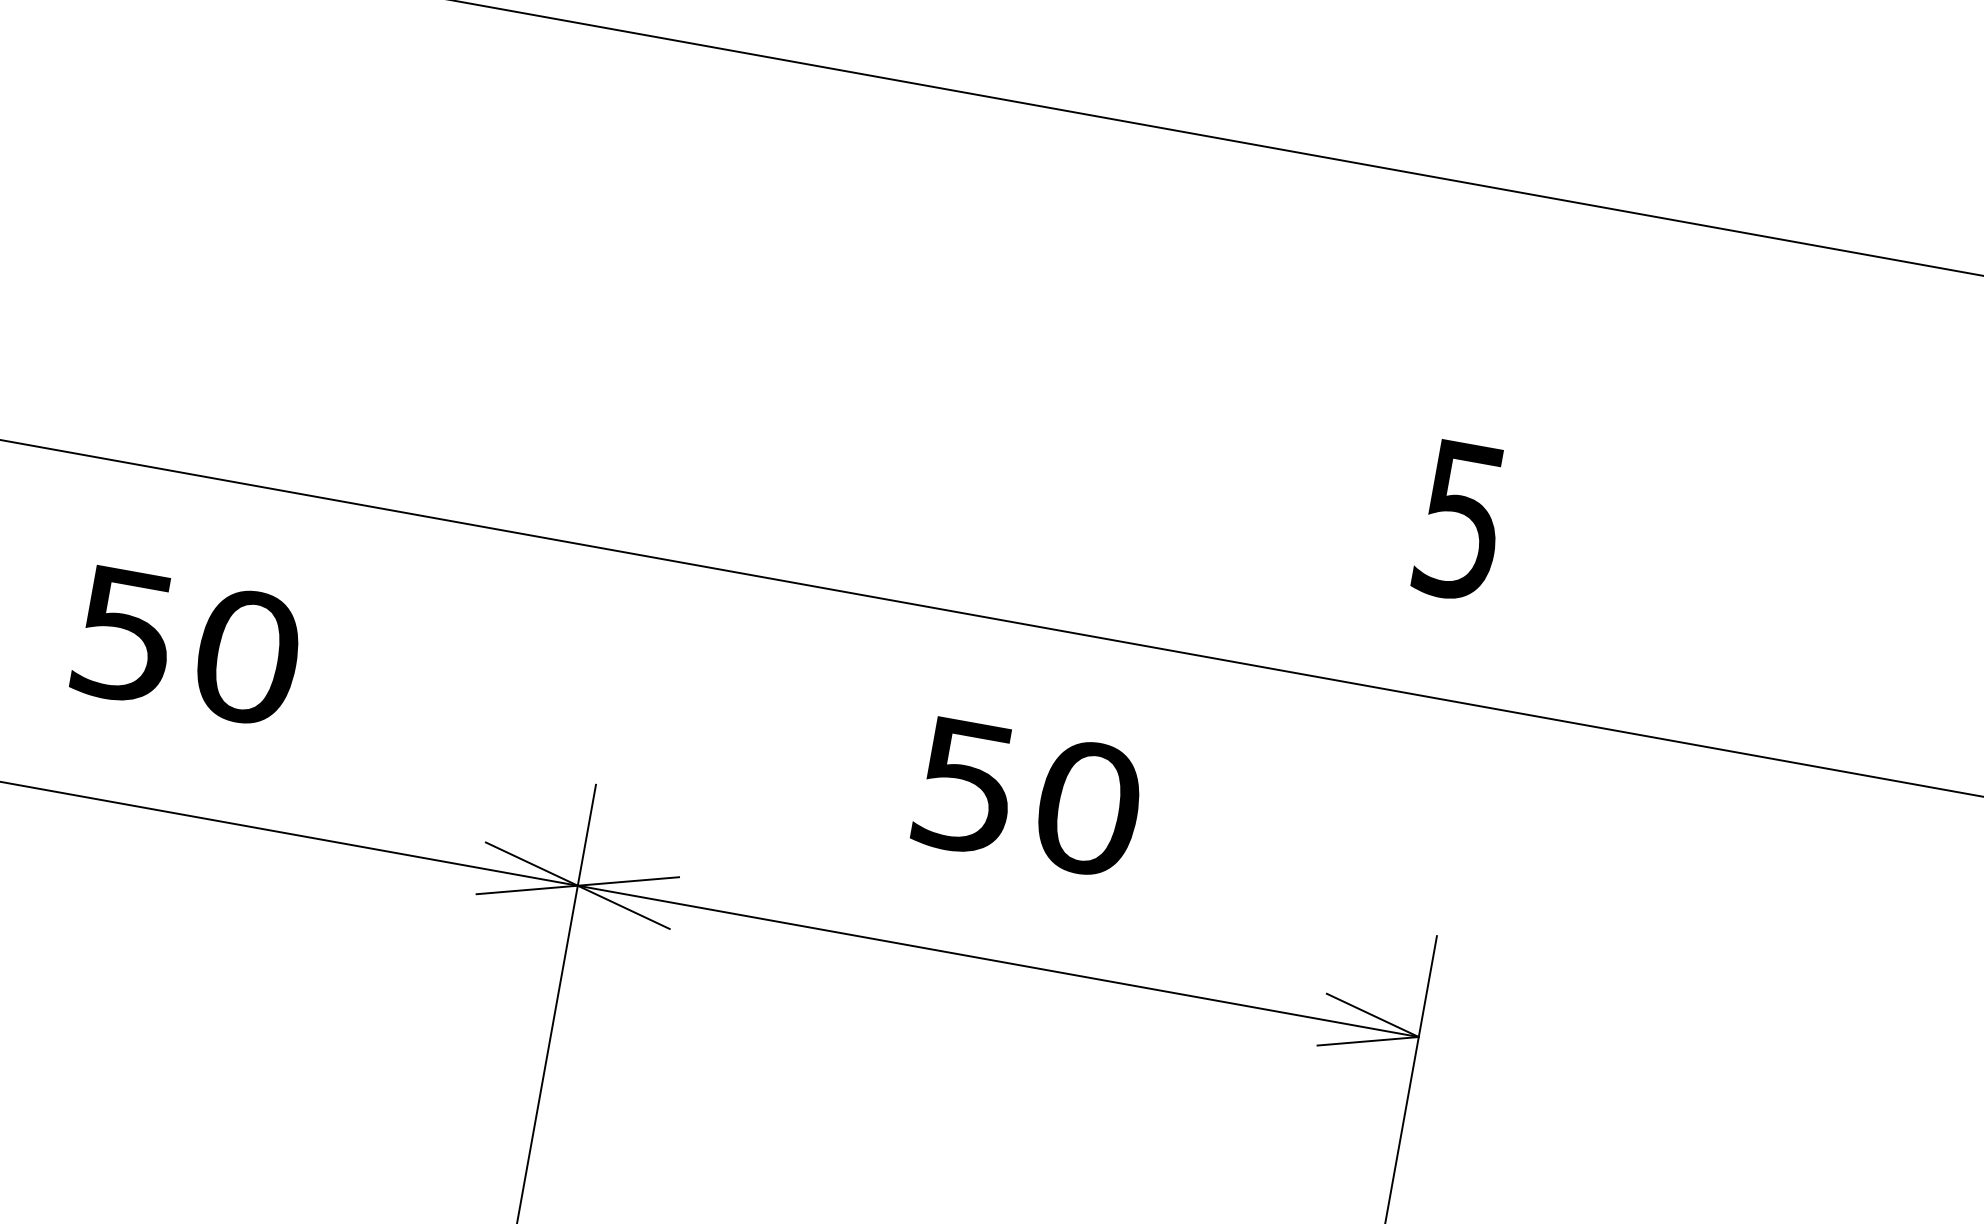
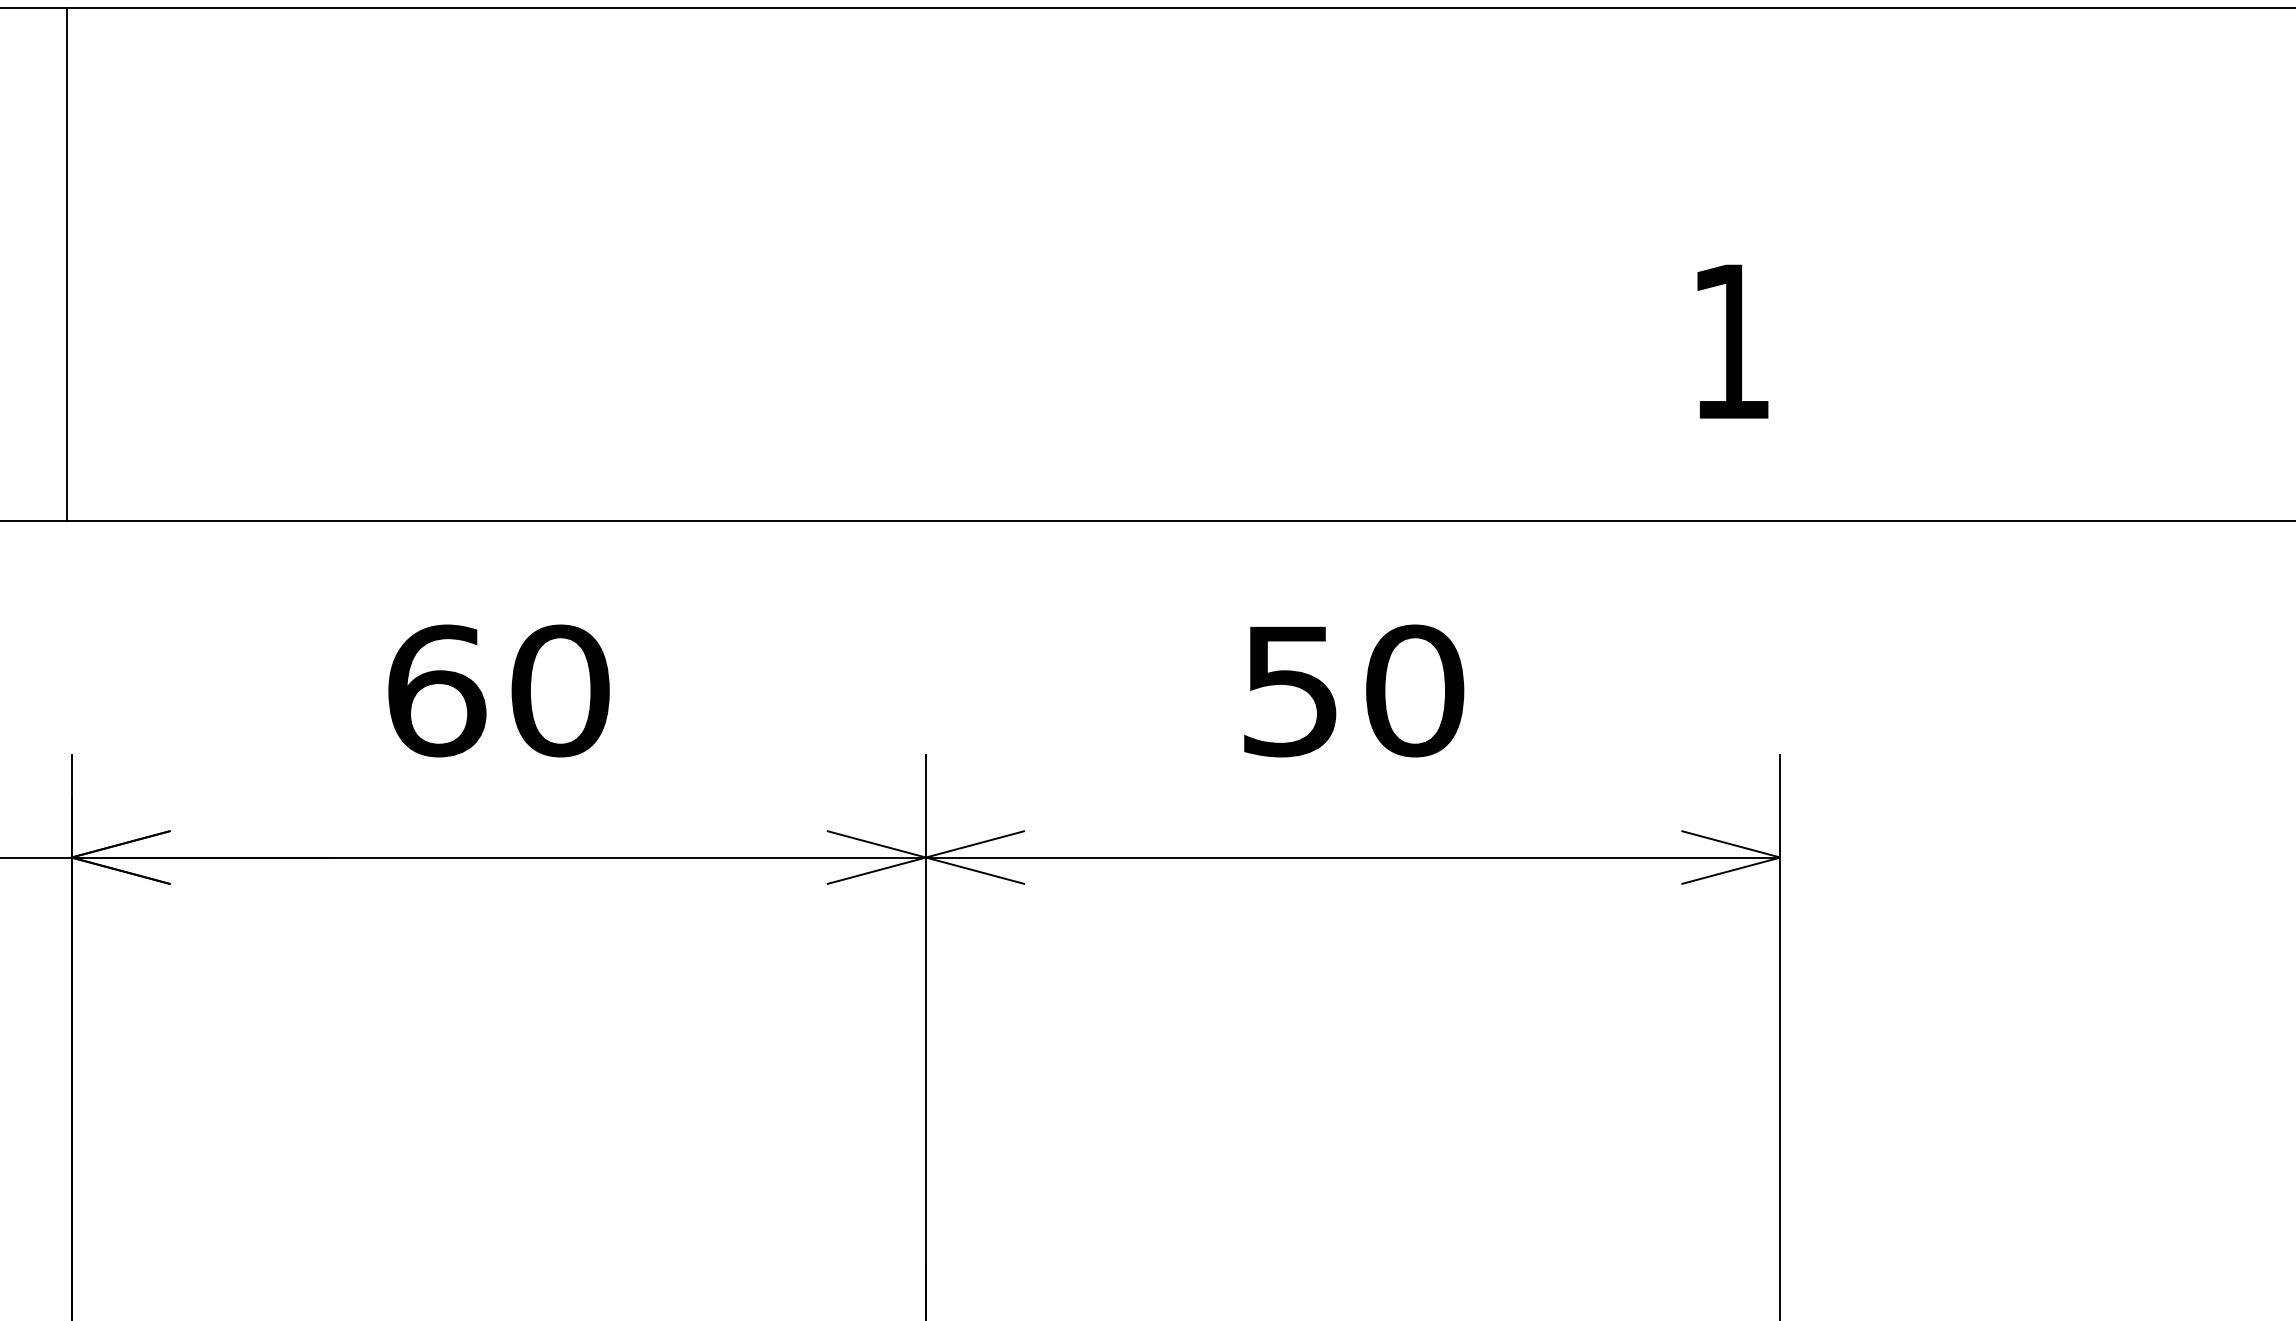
text: (1460, 521) -> (1730, 342), 5 -> 1
text: (126, 634) -> (437, 690), 50 -> 60

